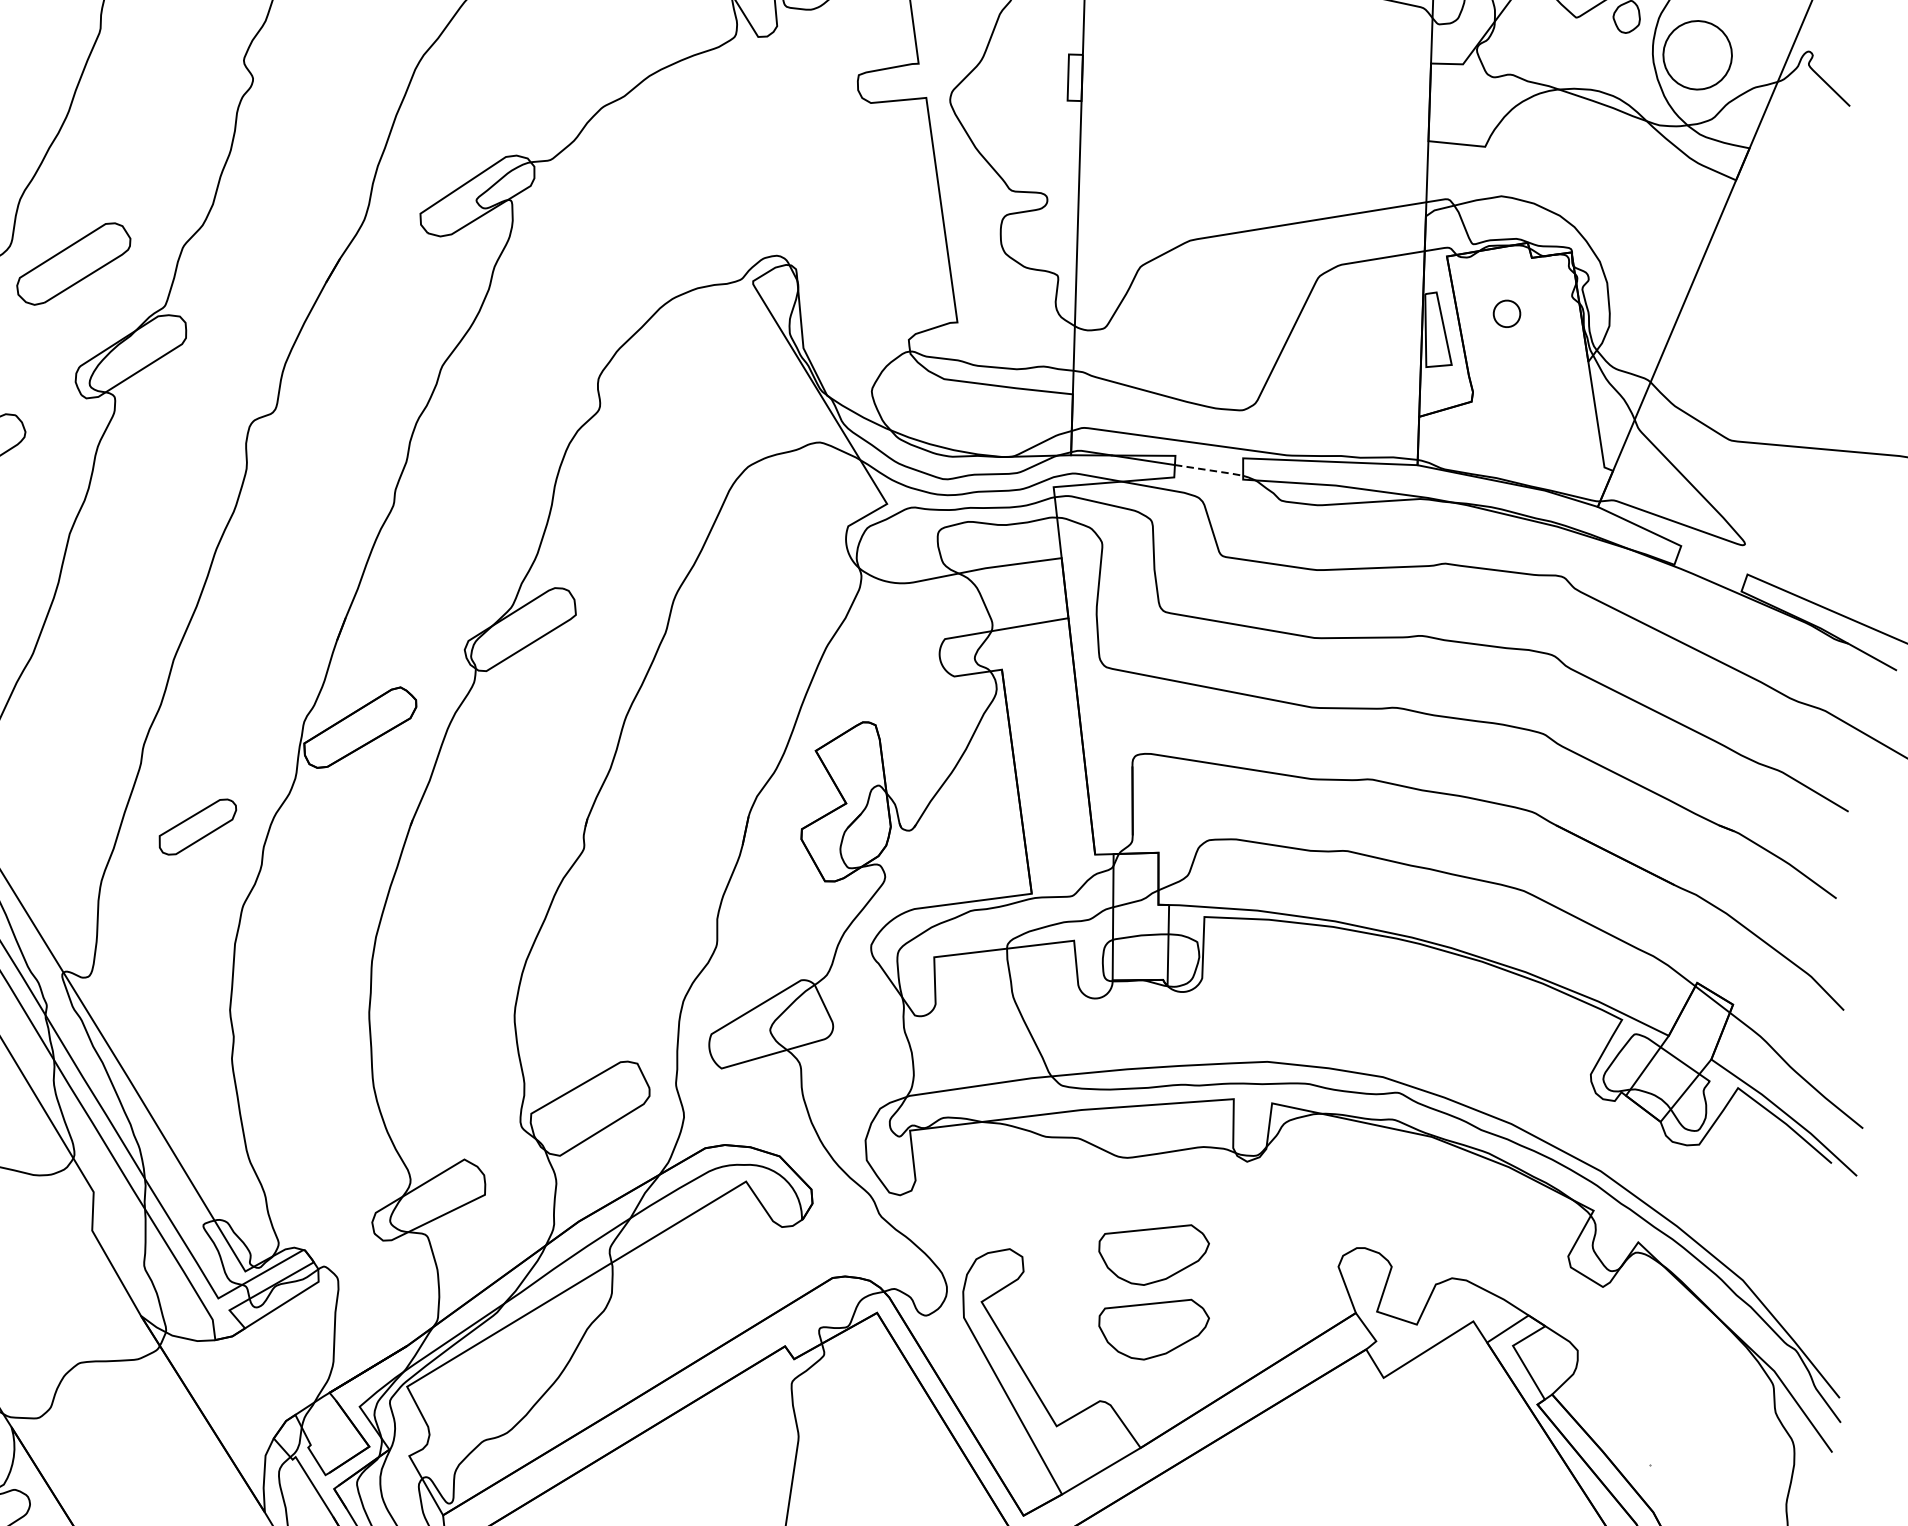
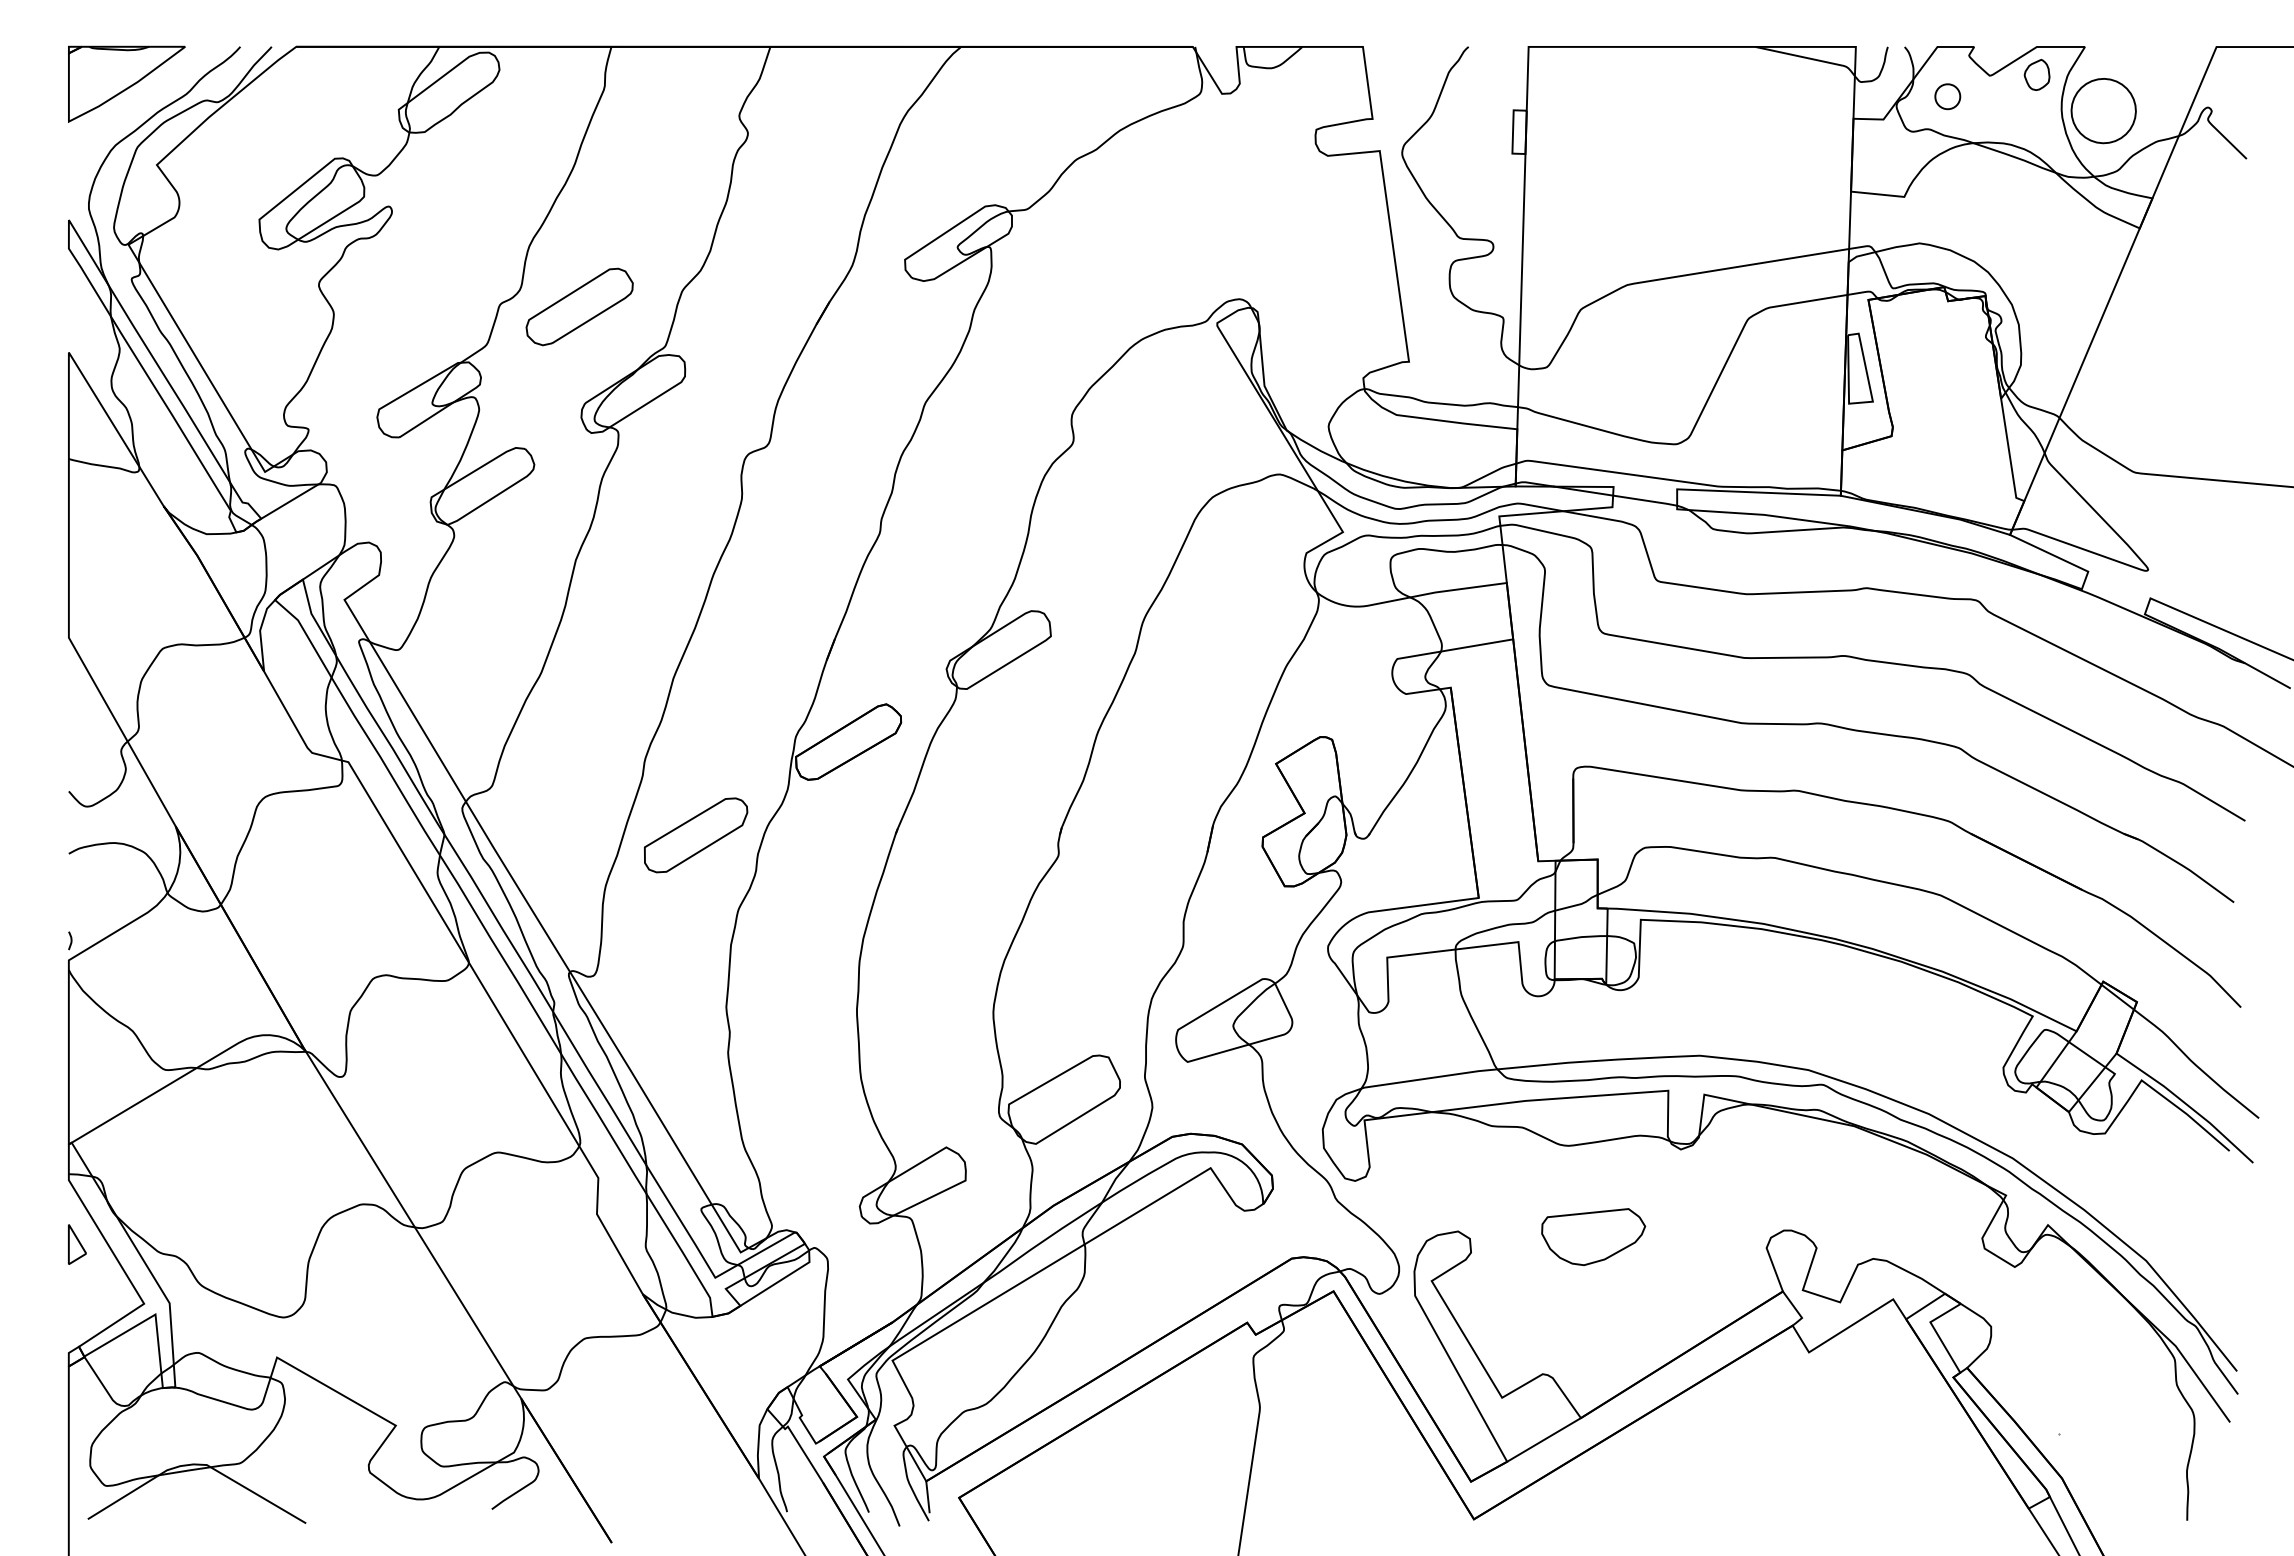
part: (1506, 313) -> (1947, 96), moved
line: (1210, 470) -> (1646, 500), dashed -> solid
part: (198, 827) -> (696, 835), size x1.43
part: (1154, 1329) -> (1593, 1306), removed

